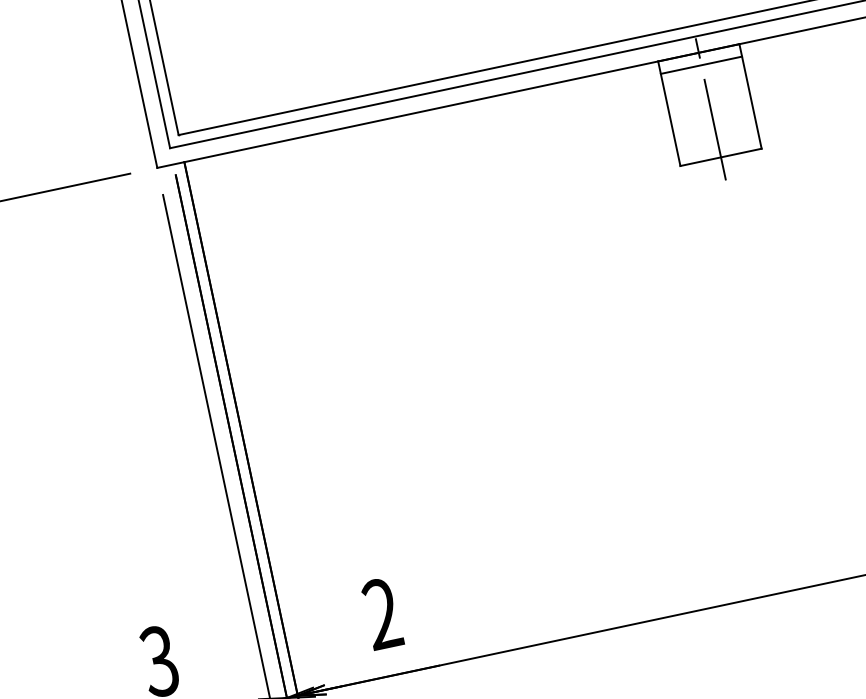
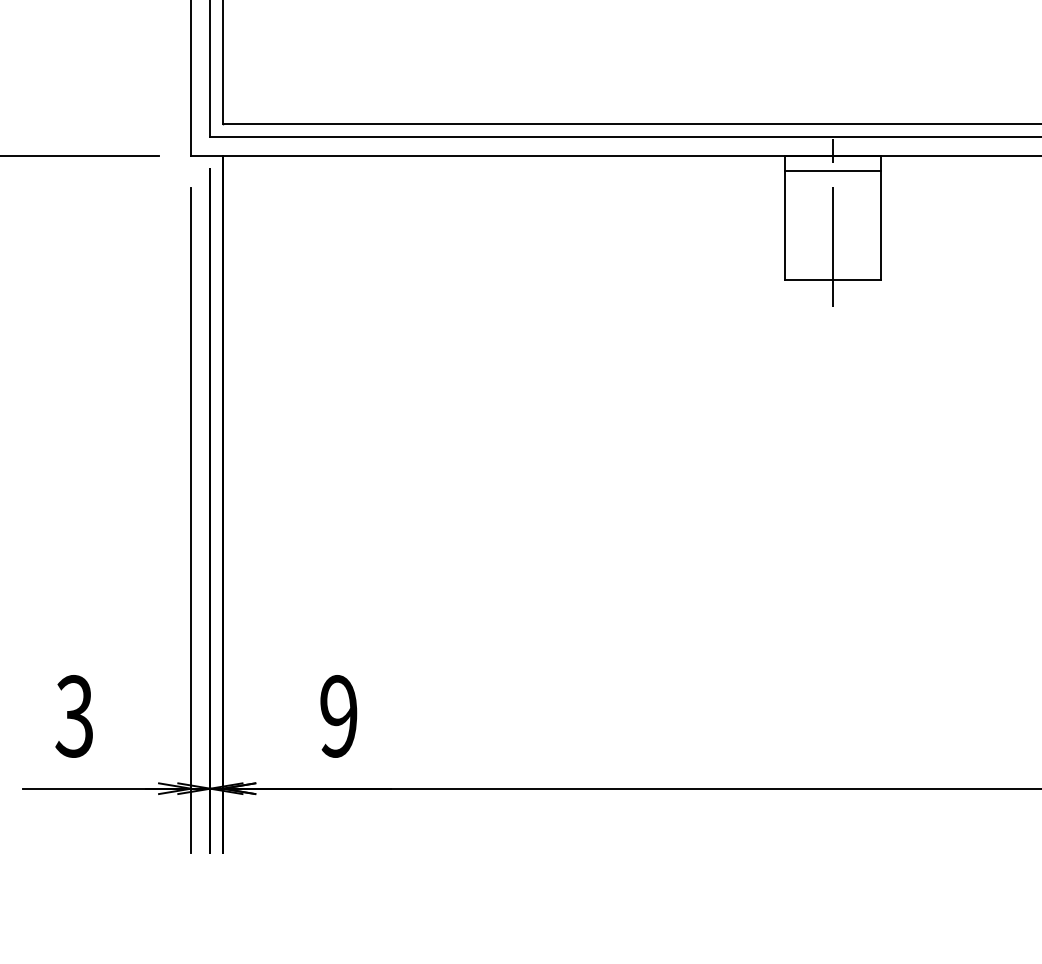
text: (382, 614) -> (338, 716), 2 -> 9

